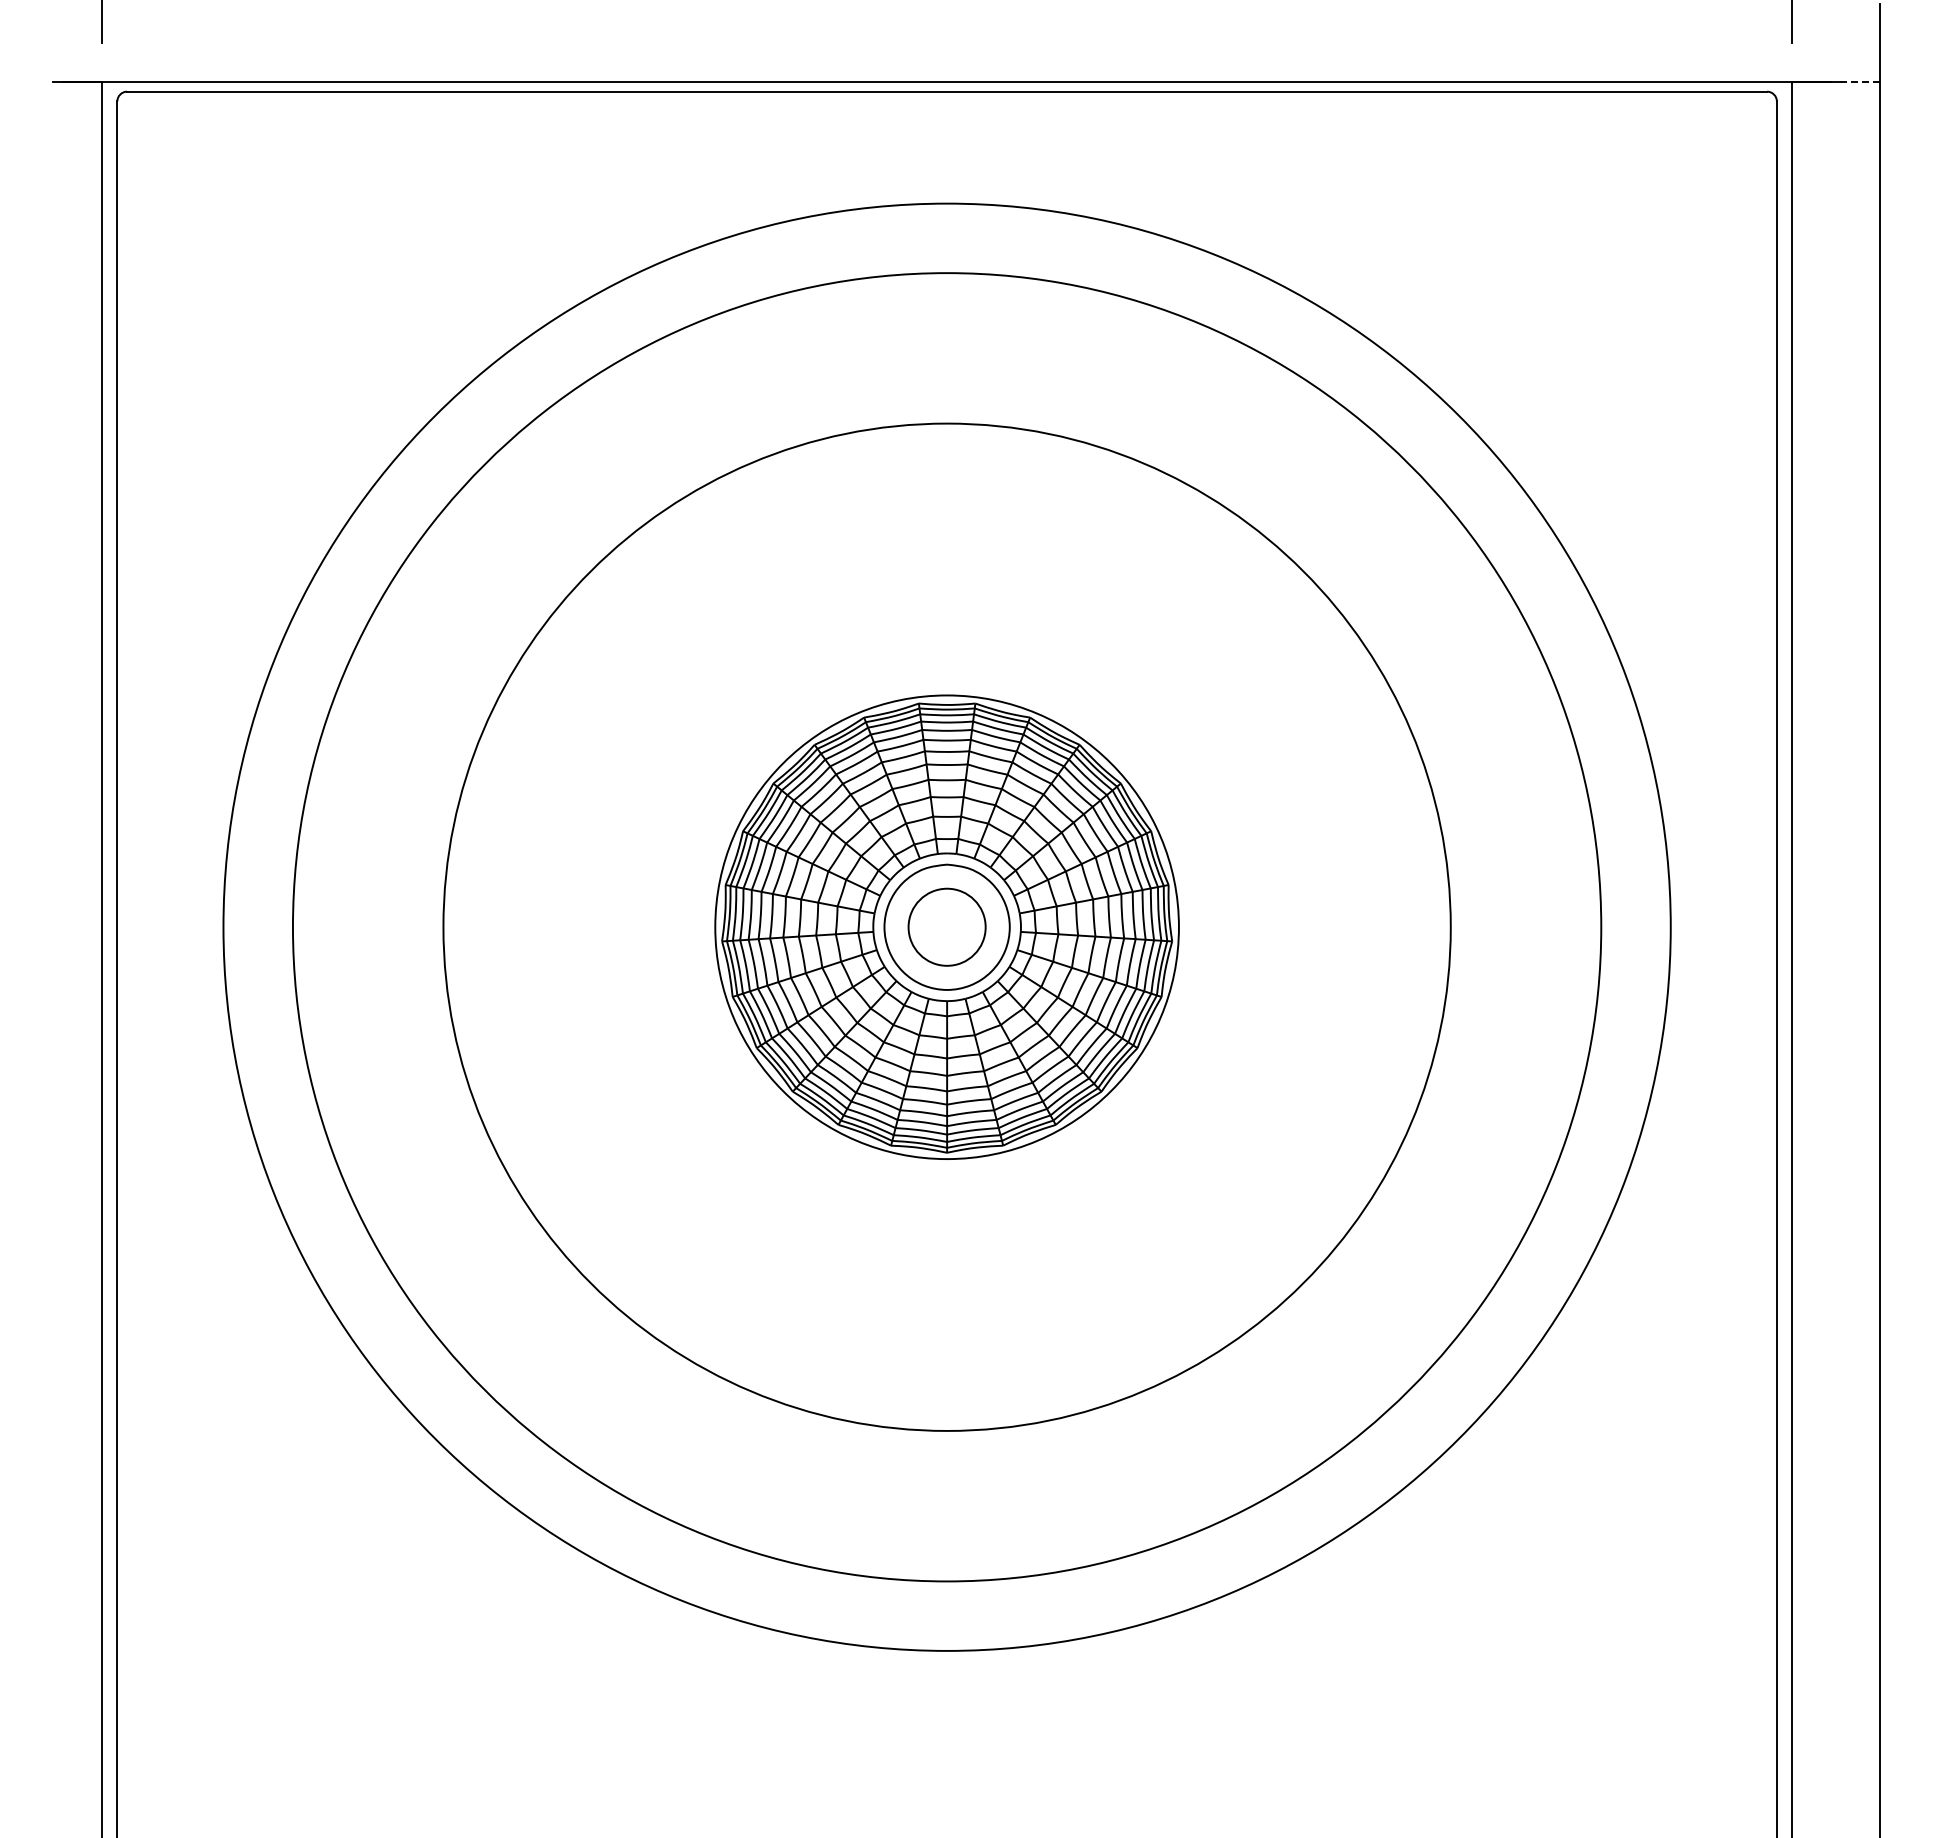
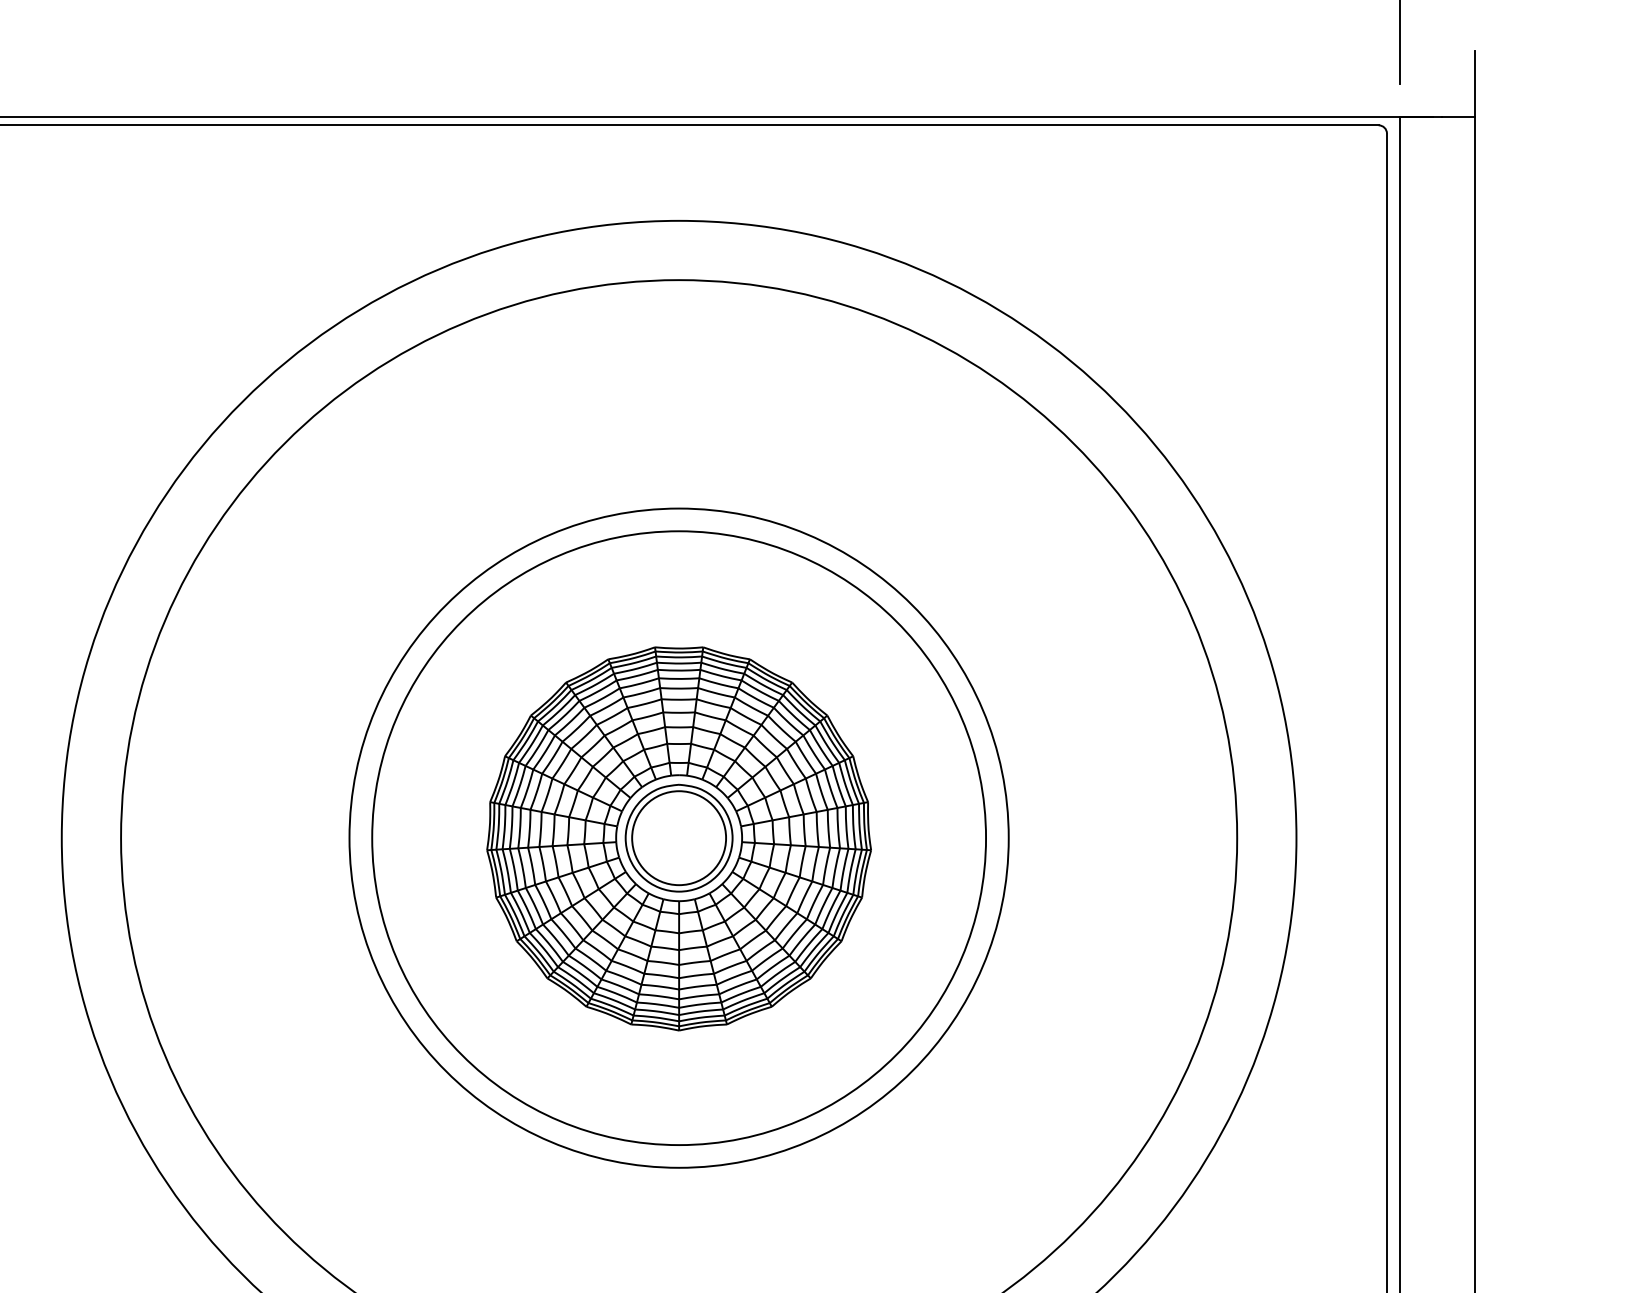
line: (1859, 82) -> (1457, 117), dashed -> solid
circle: (946, 926) -> (678, 837), size x1.67
circle: (946, 927) -> (678, 838), size x0.71
circle: (947, 927) -> (679, 838), size x1.43

